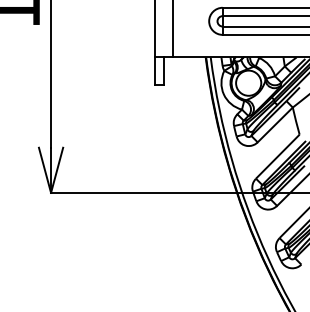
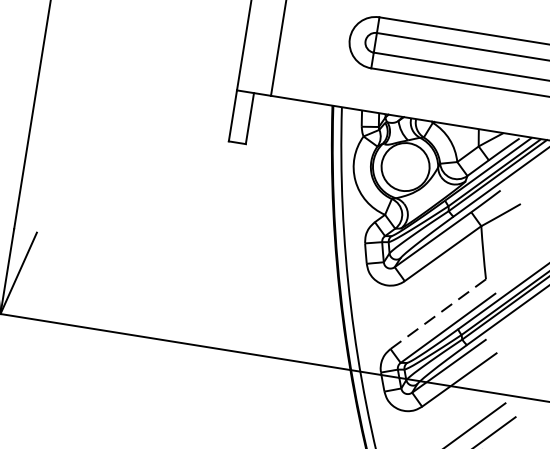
line: (277, 157) -> (437, 315), solid -> dashed

